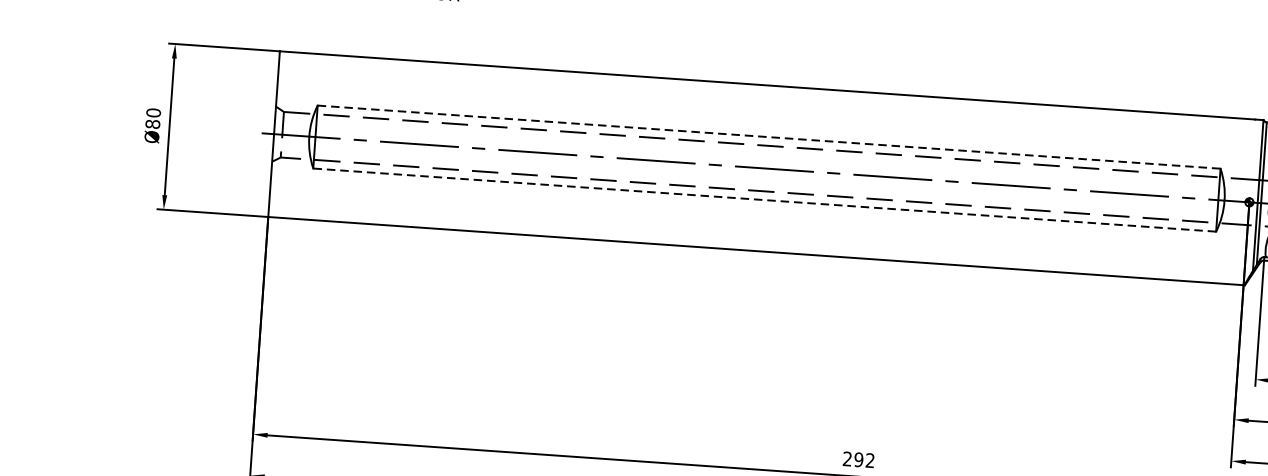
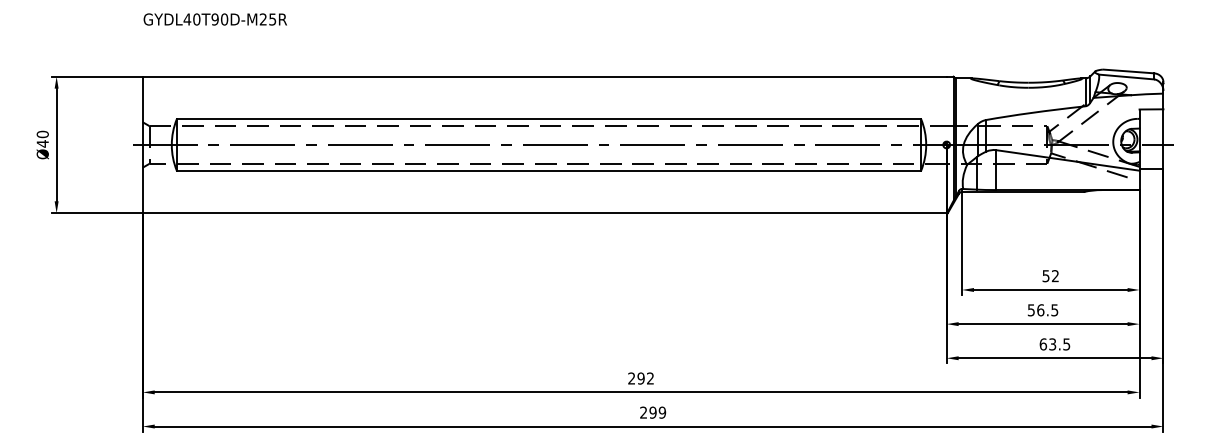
text: (152, 123) -> (42, 143), Ø80 -> Ø40
line: (769, 137) -> (549, 119), dashed -> solid
line: (764, 199) -> (548, 170), dashed -> solid

